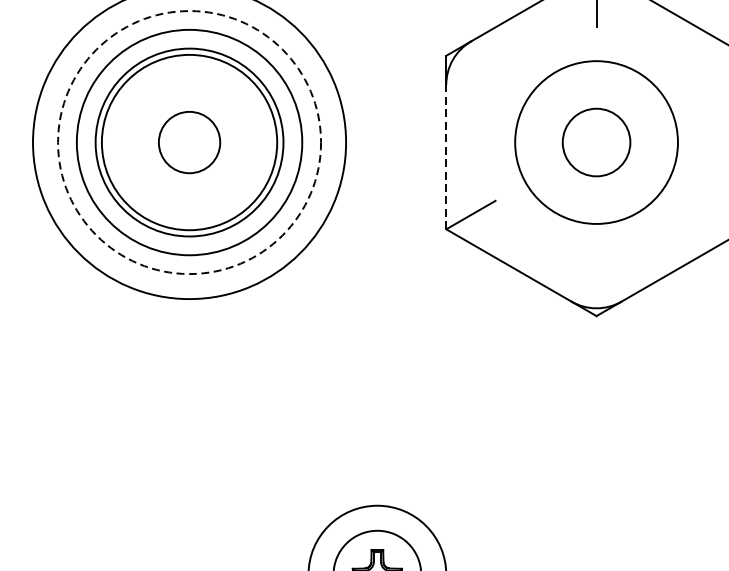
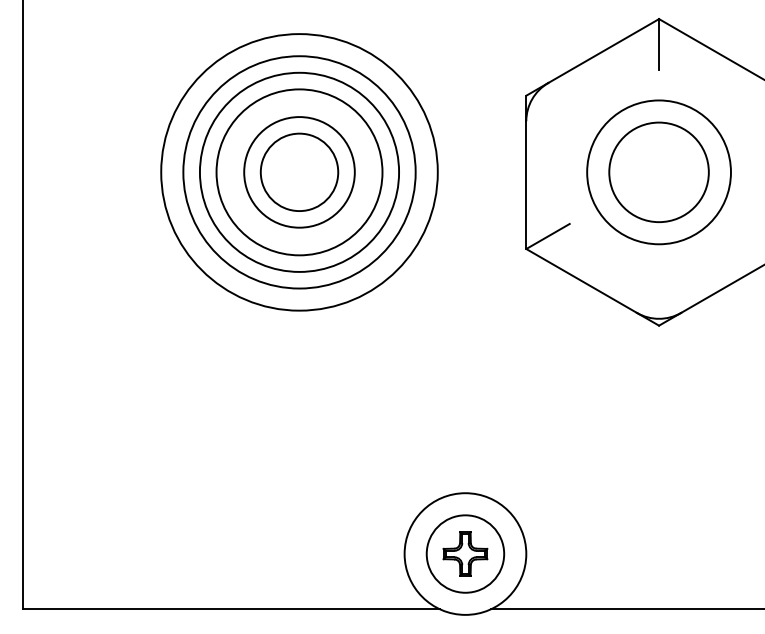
circle: (189, 142) -> (299, 172), dashed -> solid
circle: (189, 142) -> (299, 172), size x0.71
circle: (189, 142) -> (299, 172), size x1.43
circle: (595, 142) -> (658, 172), size x1.67
line: (446, 157) -> (526, 185), dashed -> solid

